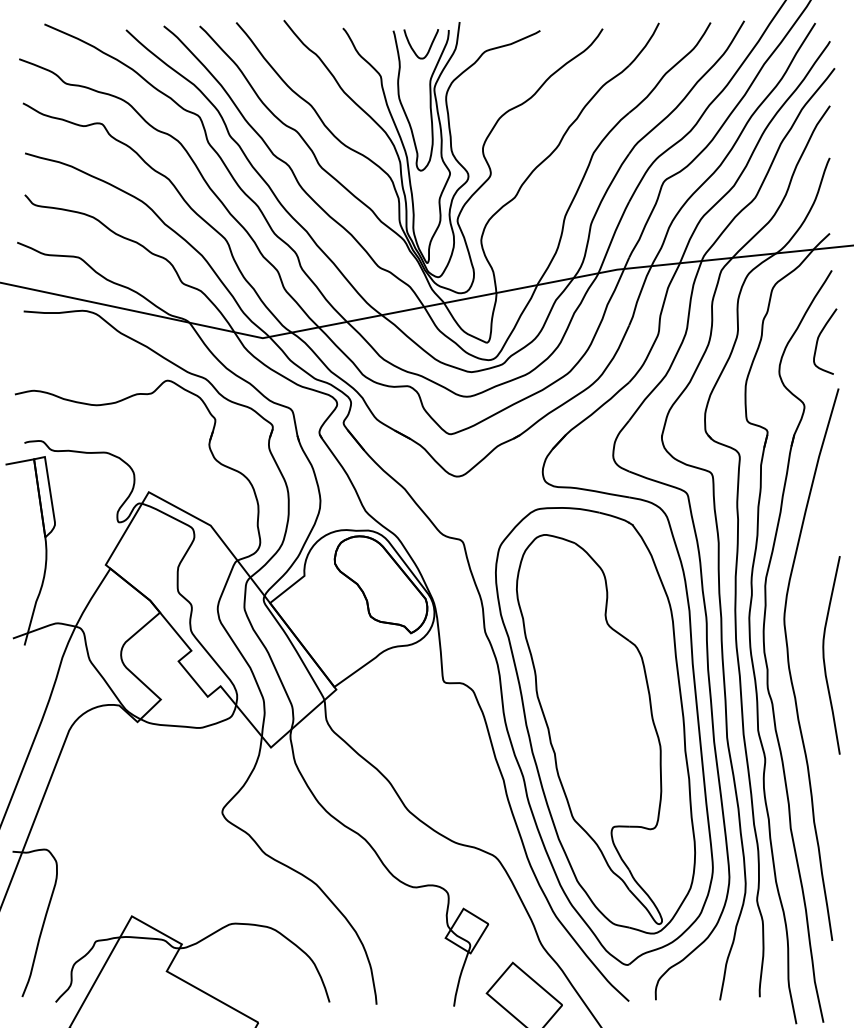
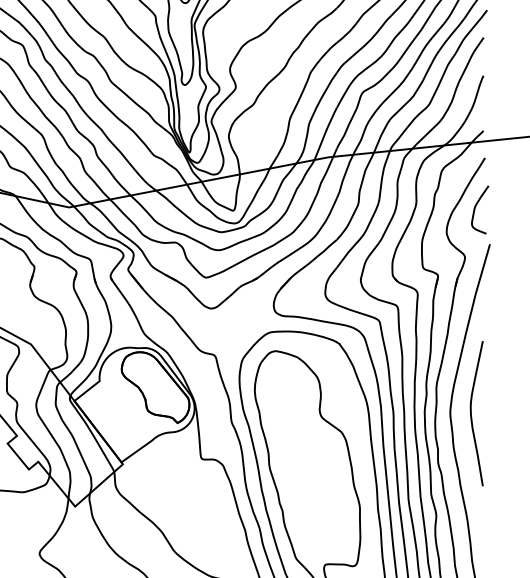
curve: (824, 655) -> (471, 413), moved

